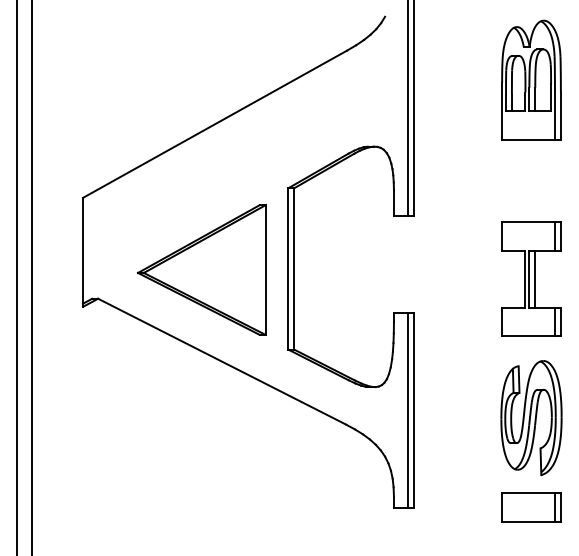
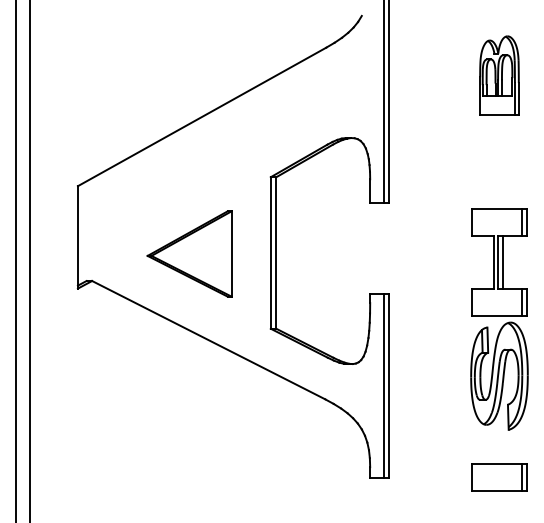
part: (531, 79) -> (499, 74), size x0.7
part: (201, 269) -> (189, 253), size x0.7
part: (531, 417) -> (499, 375), moved

